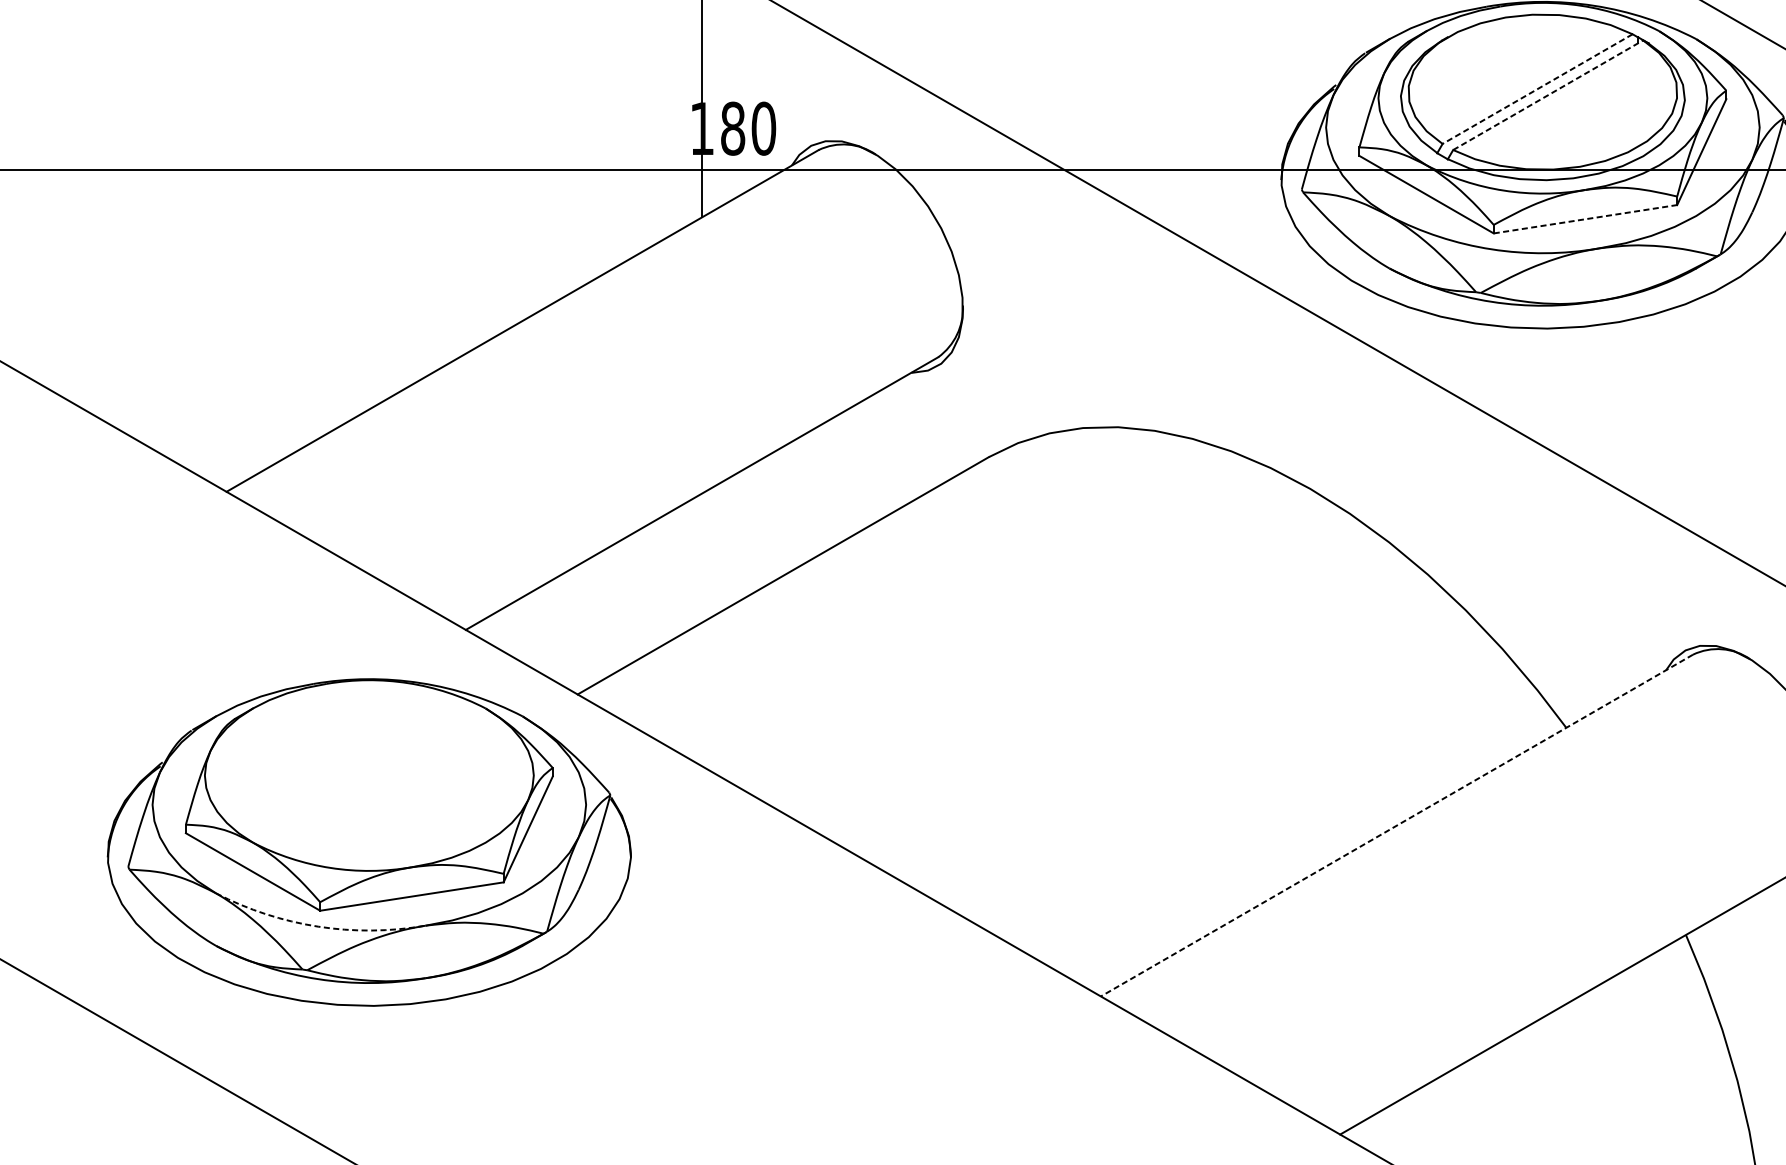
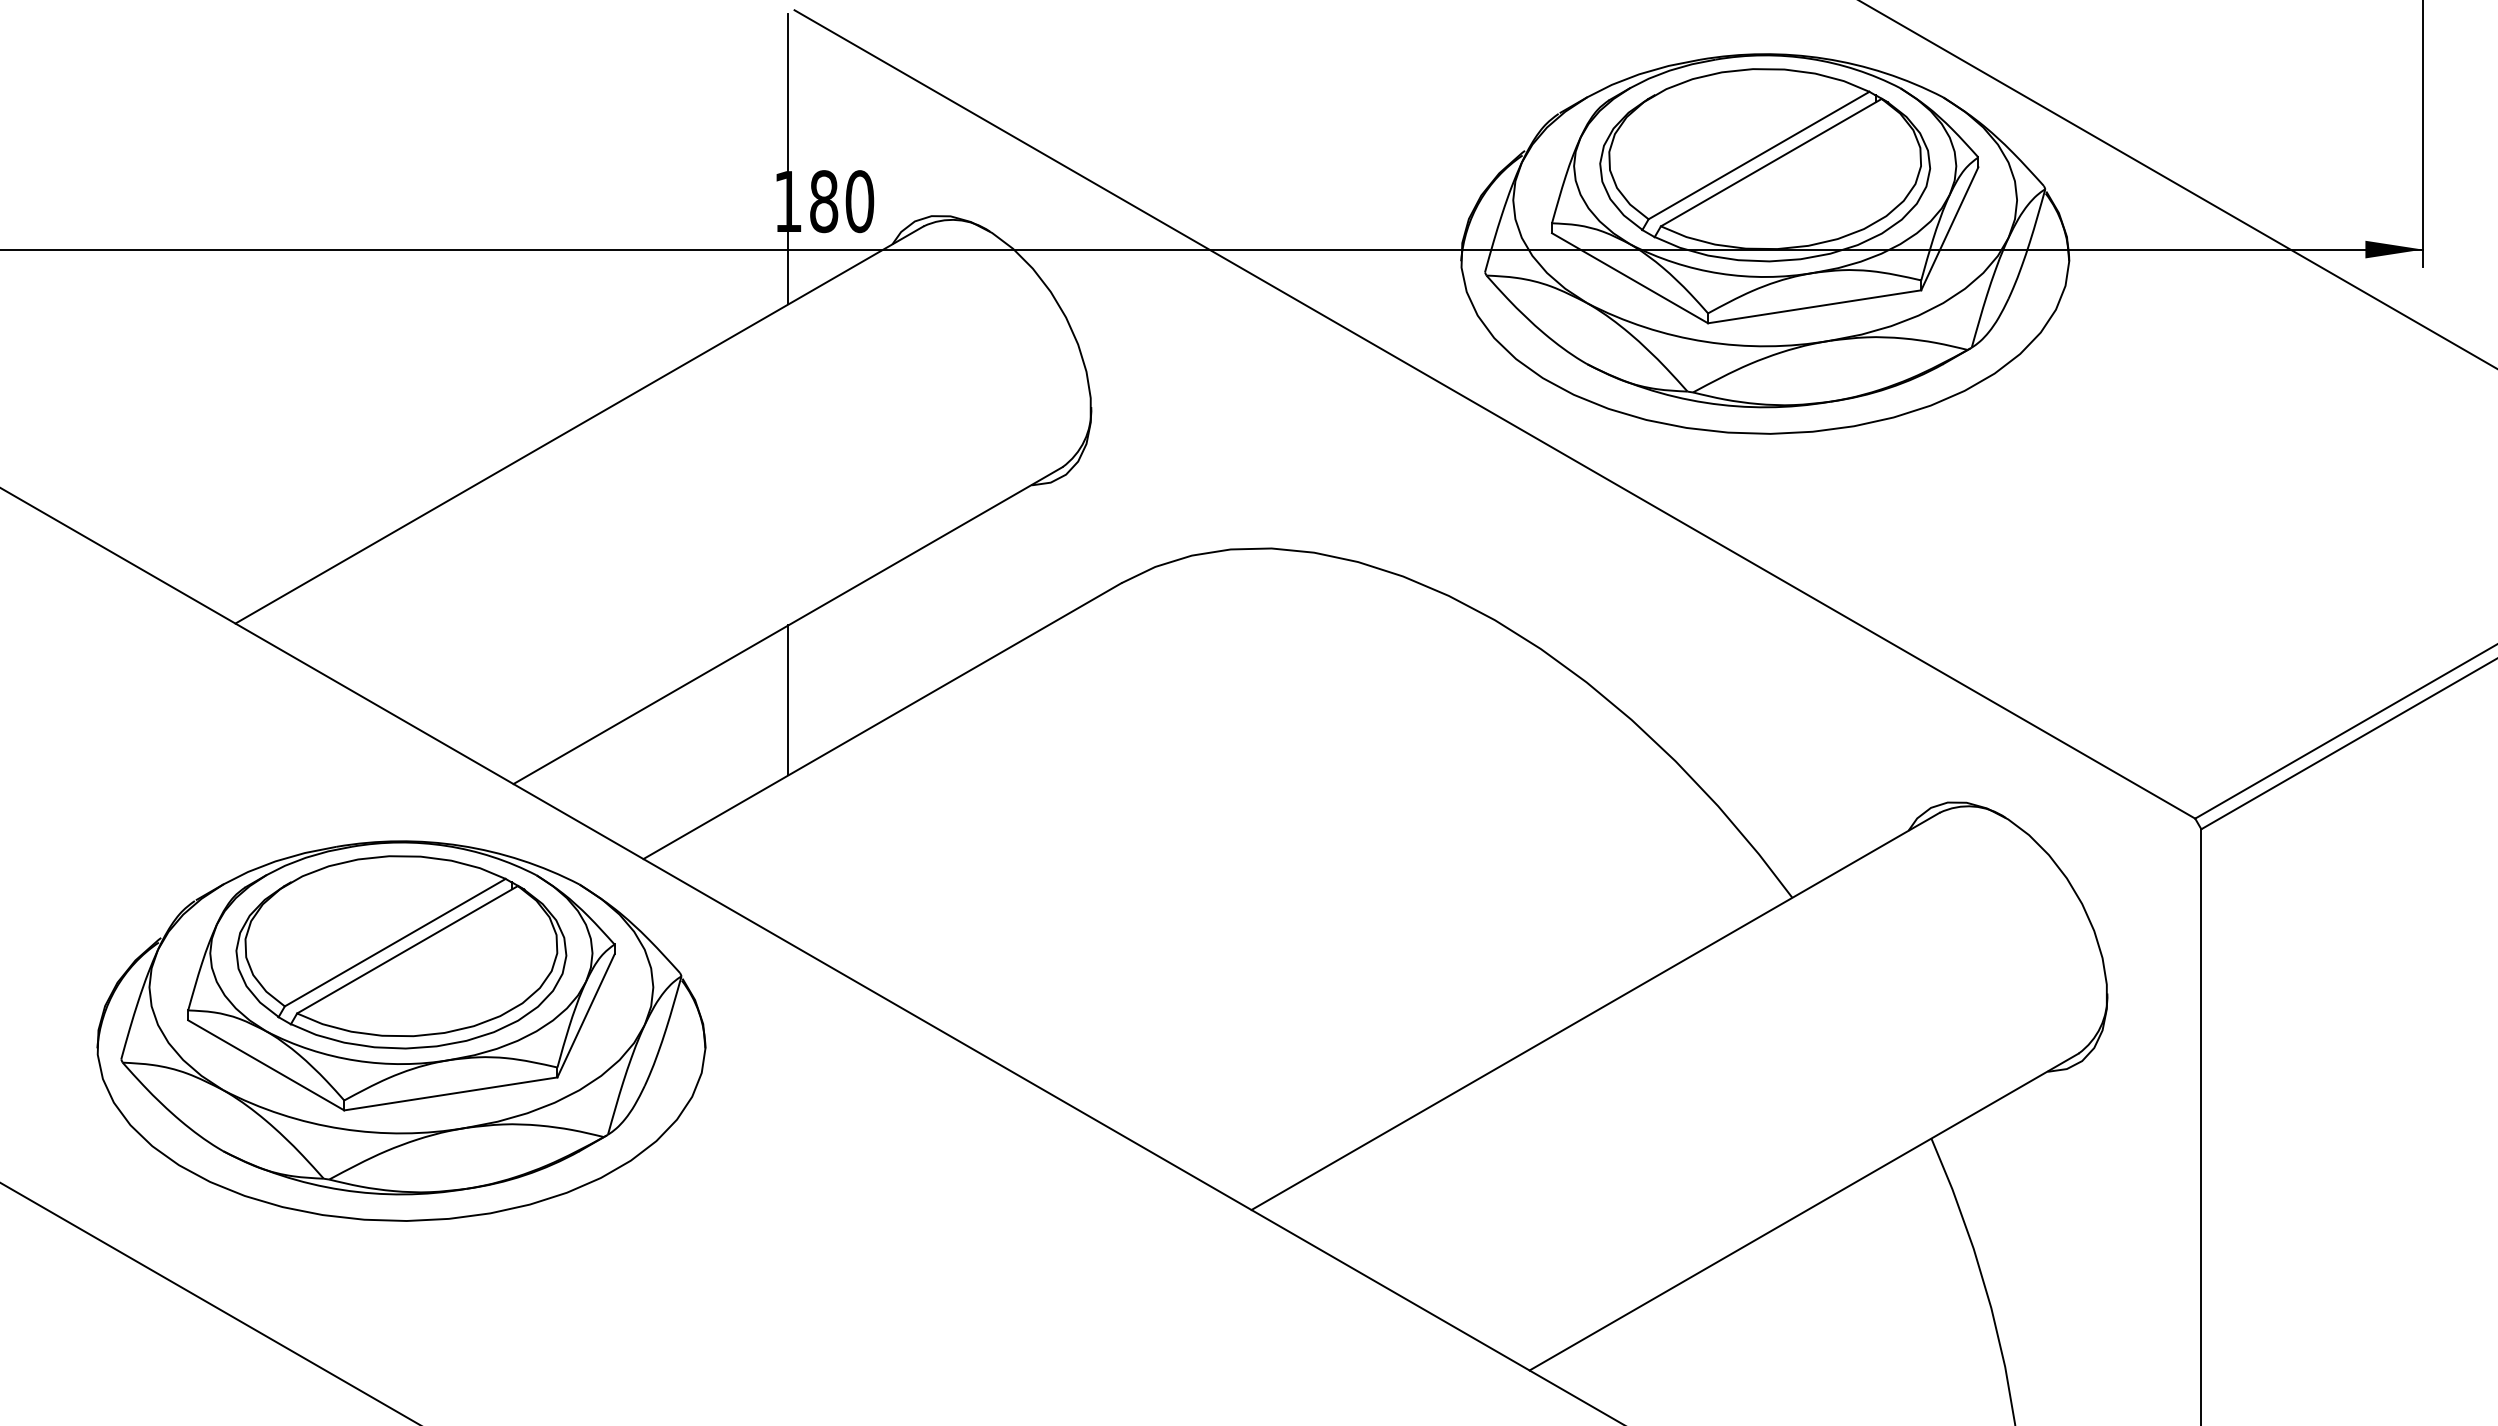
line: (1537, 89) -> (1758, 155), dashed -> solid
line: (1548, 95) -> (1771, 162), dashed -> solid
line: (1585, 218) -> (1814, 306), dashed -> solid
line: (702, 558) -> (788, 700), added
part: (369, 774) -> (401, 952), added
line: (1396, 825) -> (1595, 1011), dashed -> solid
arc: (317, 926) -> (341, 1128), dashed -> solid

